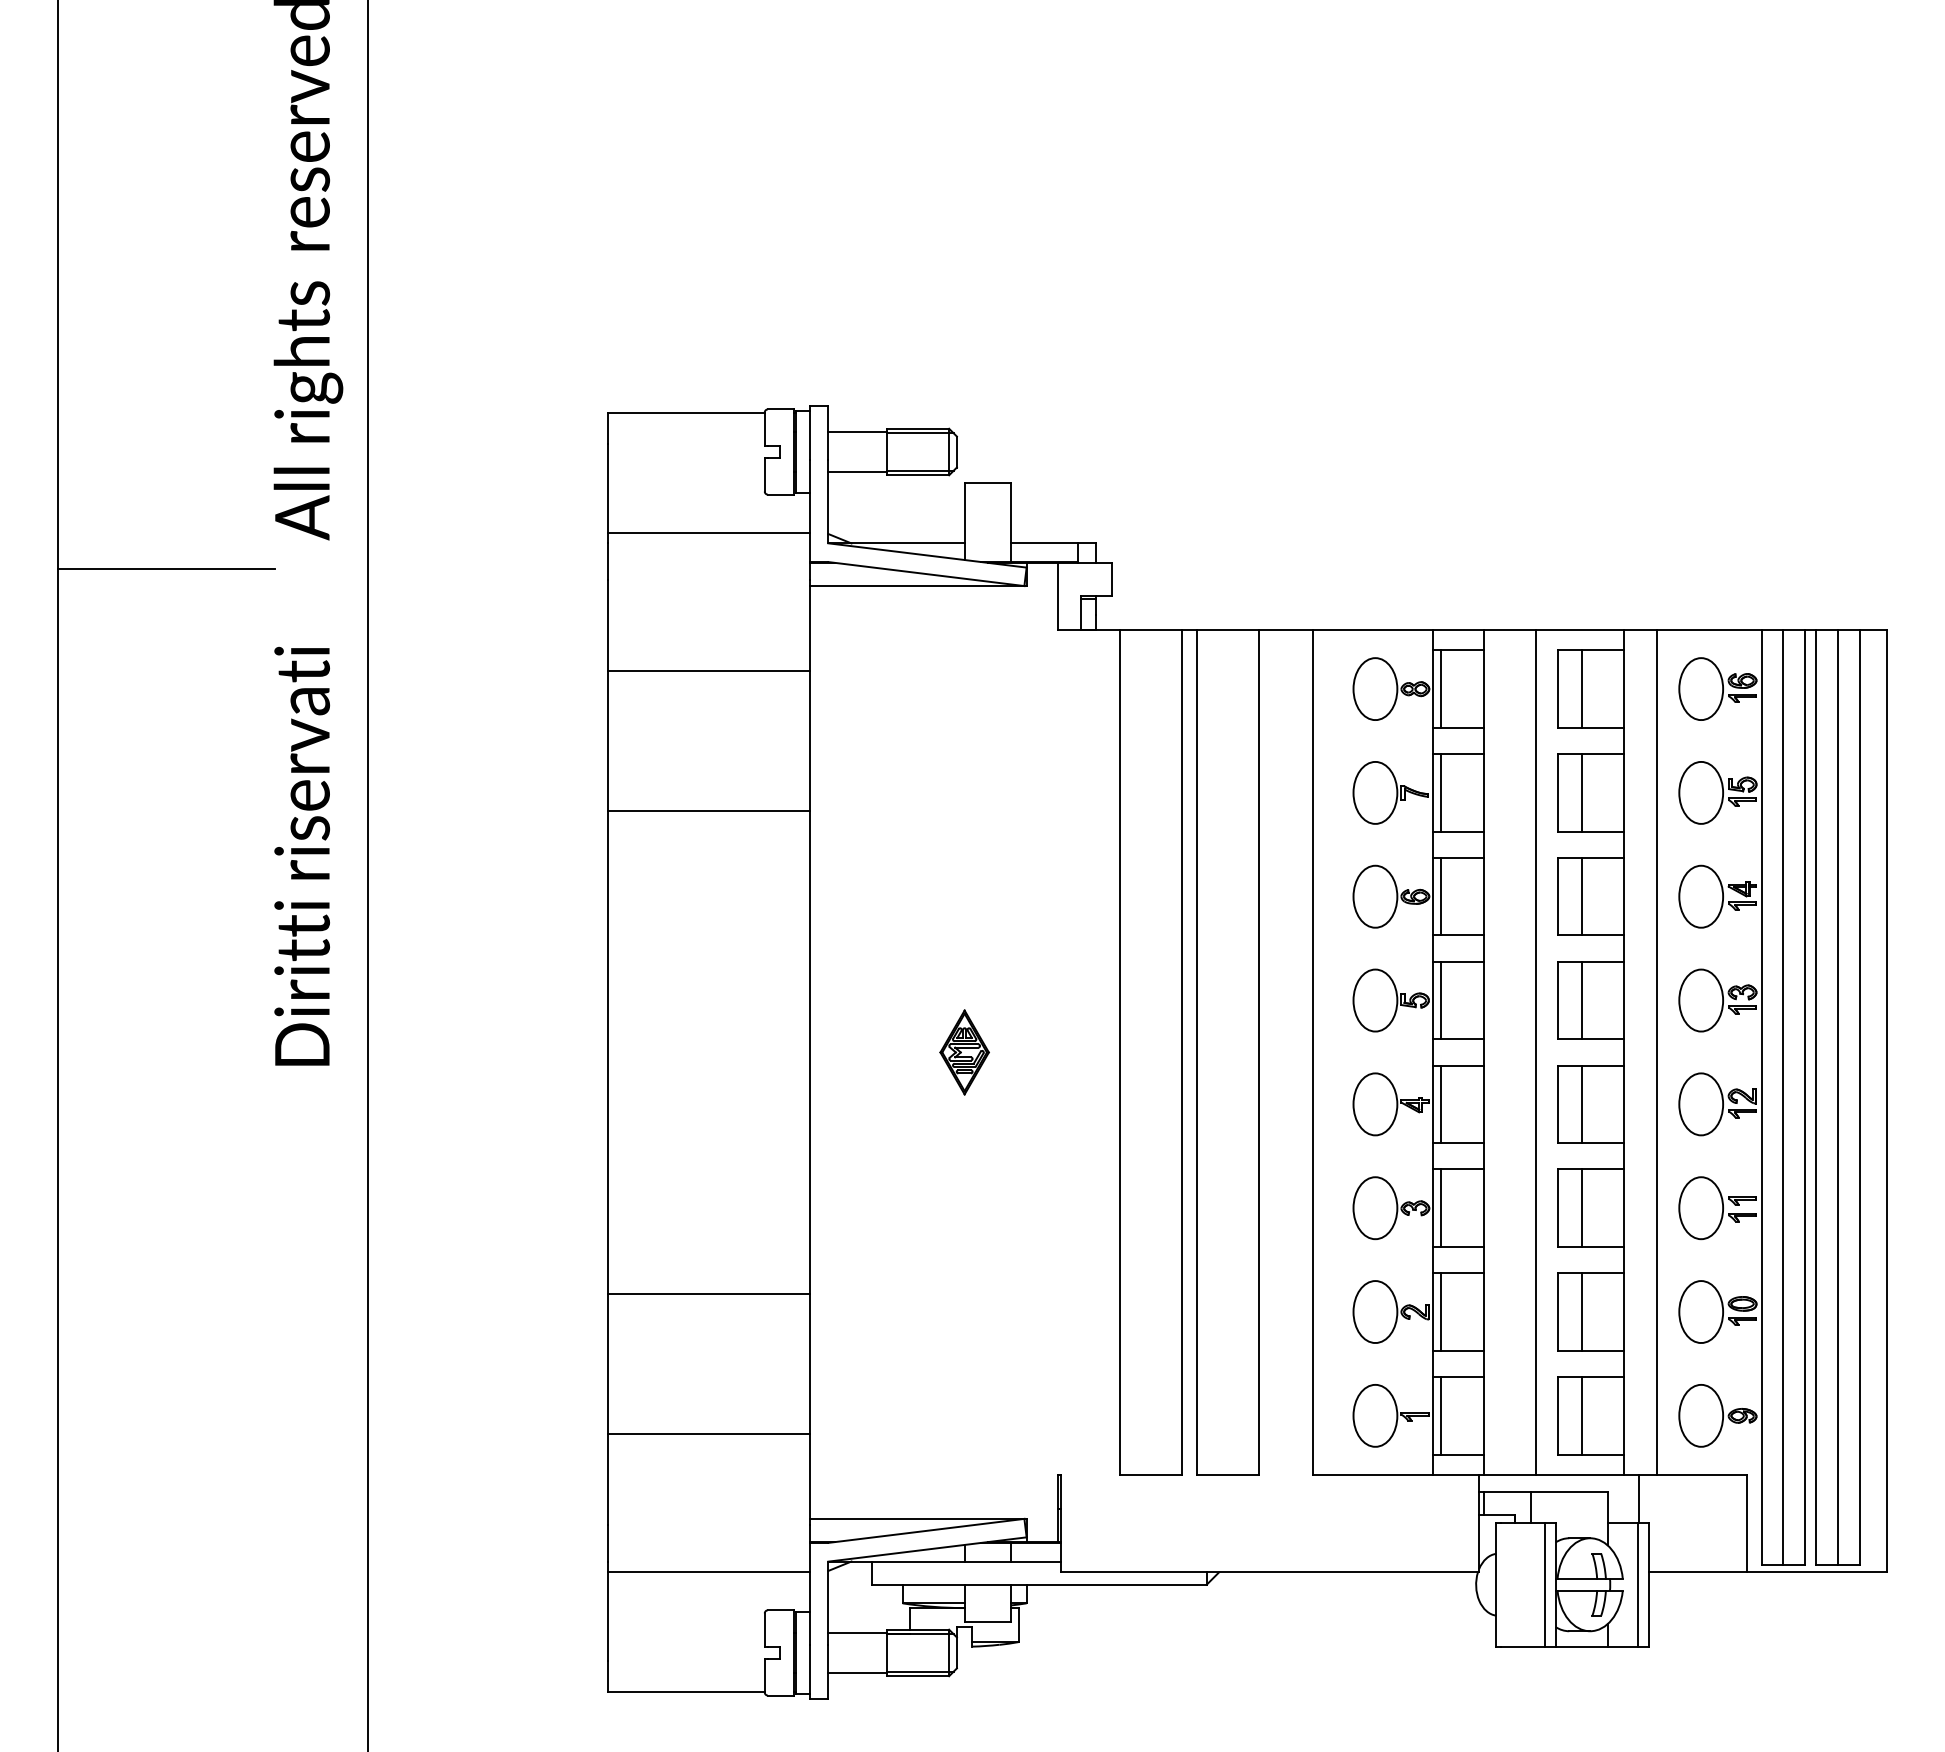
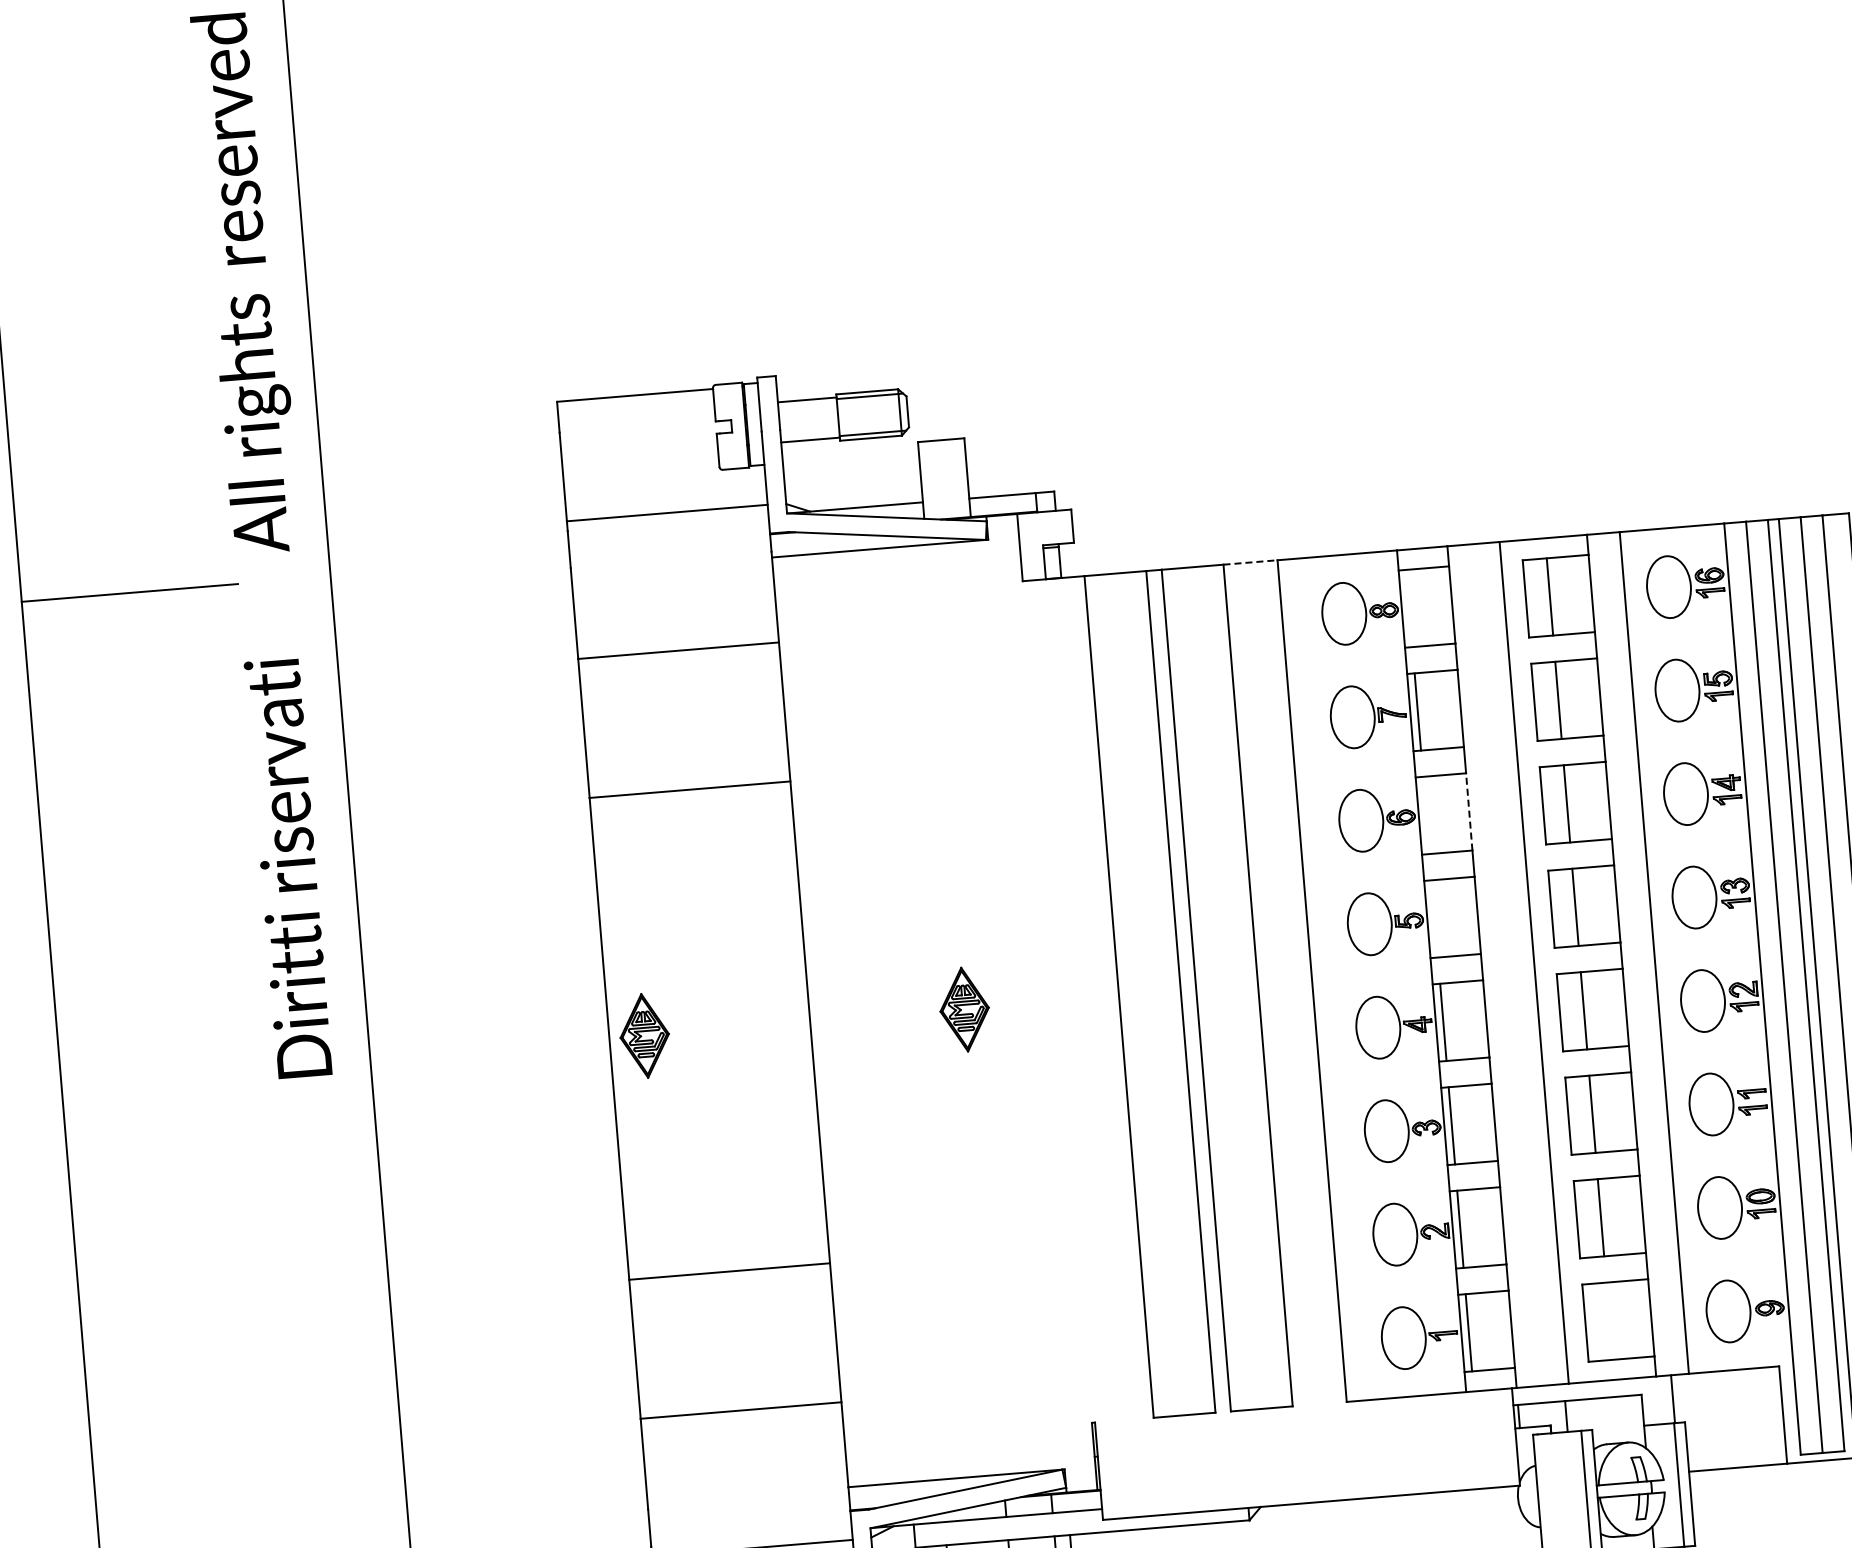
line: (1286, 630) -> (1250, 562), solid -> dashed
line: (1440, 688) -> (1409, 607), removed
line: (1440, 896) -> (1426, 815), removed
line: (1483, 896) -> (1468, 811), solid -> dashed
line: (1440, 1000) -> (1434, 918), removed
part: (643, 1052) -> (644, 1035), added
line: (1581, 1415) -> (1609, 1320), removed

